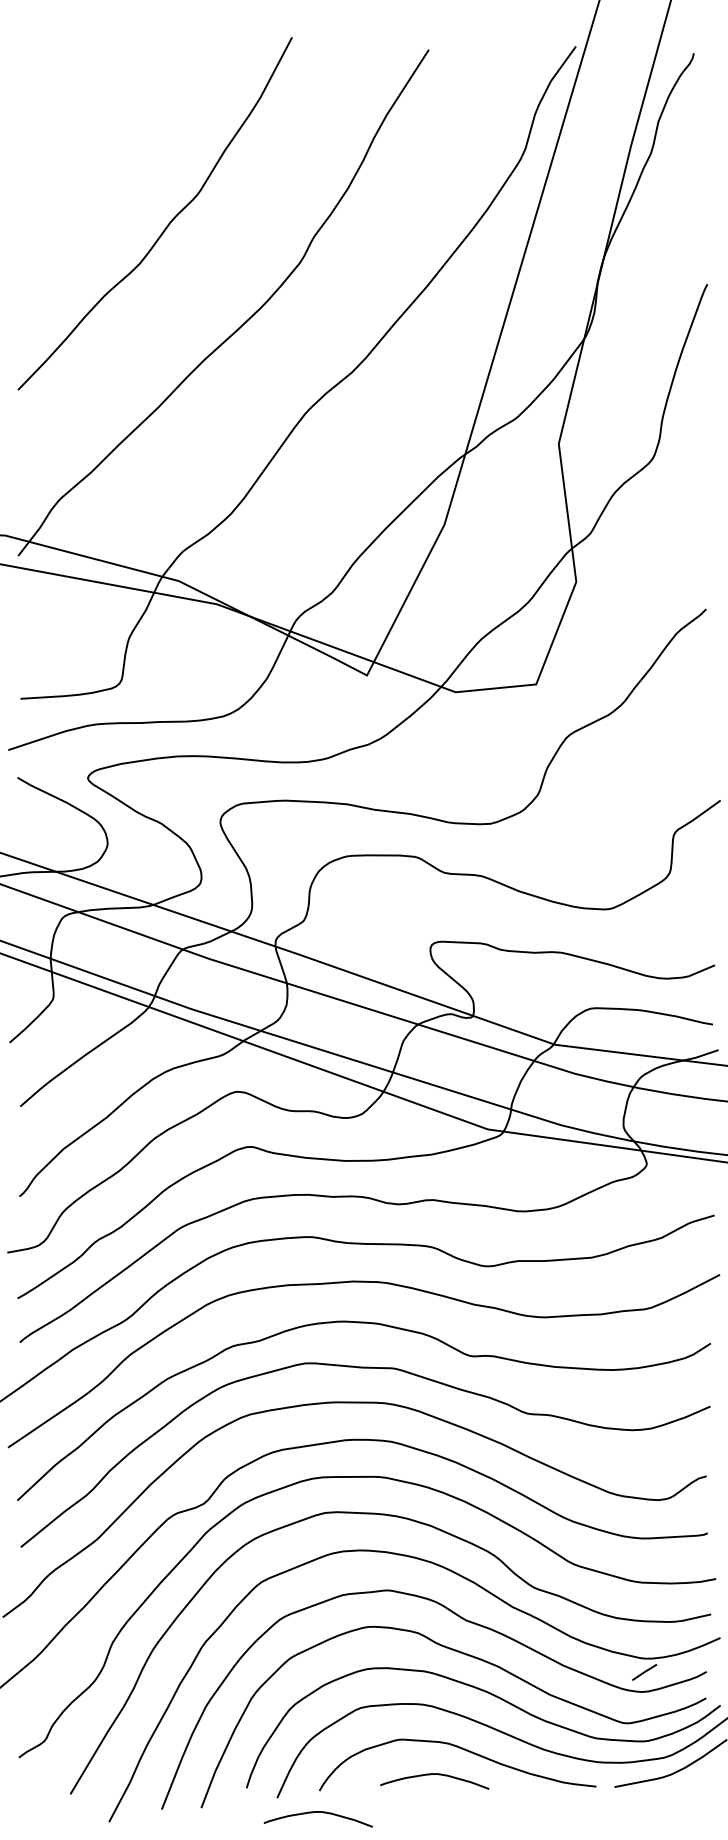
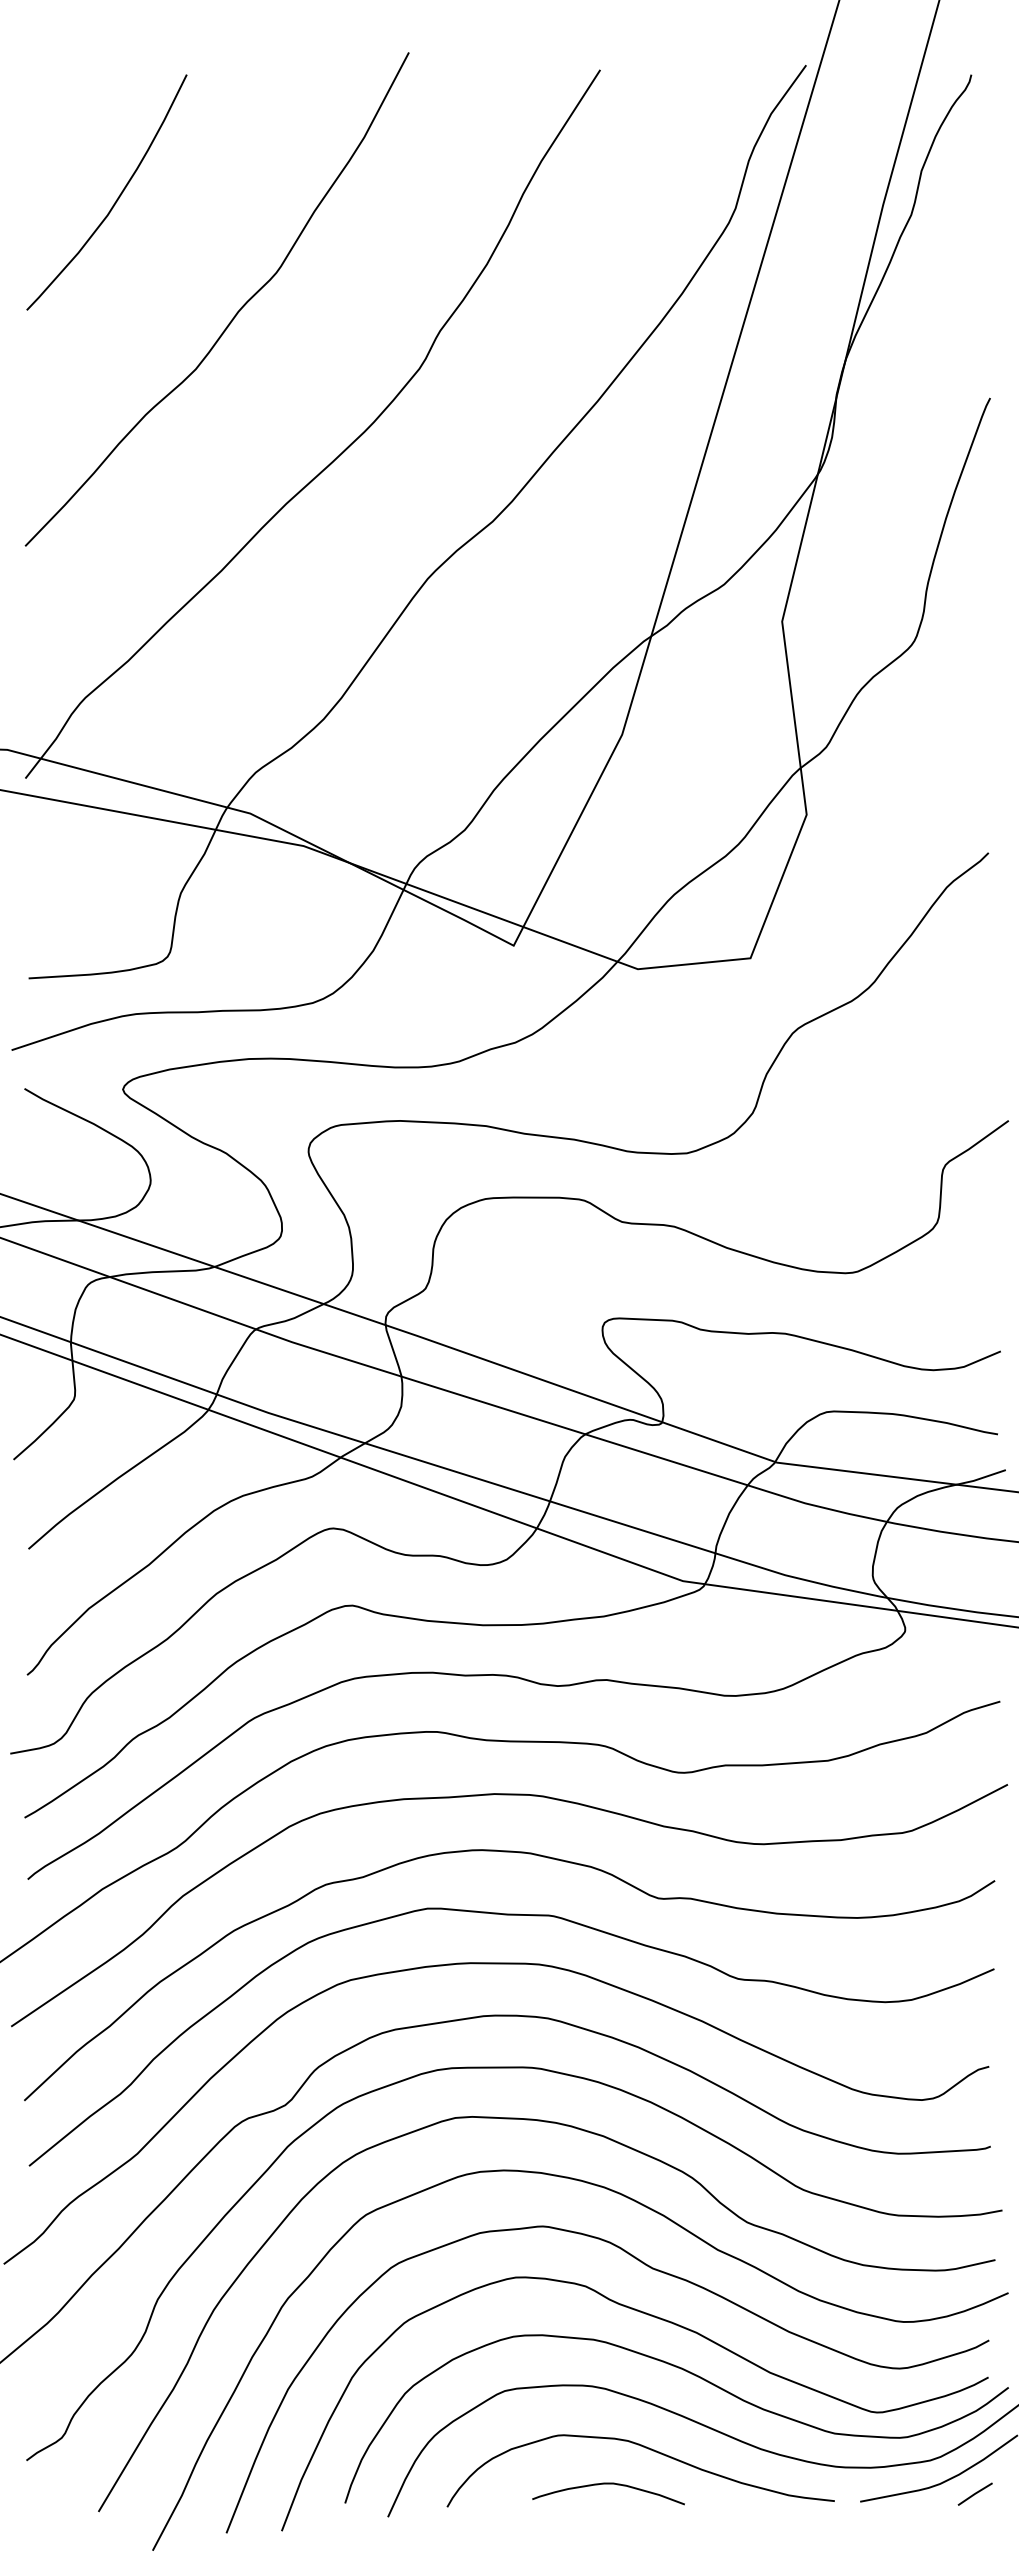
curve: (83, 140) -> (117, 197), added
line: (644, 1671) -> (974, 2493), moved
curve: (318, 1812) -> (445, 2537), removed

